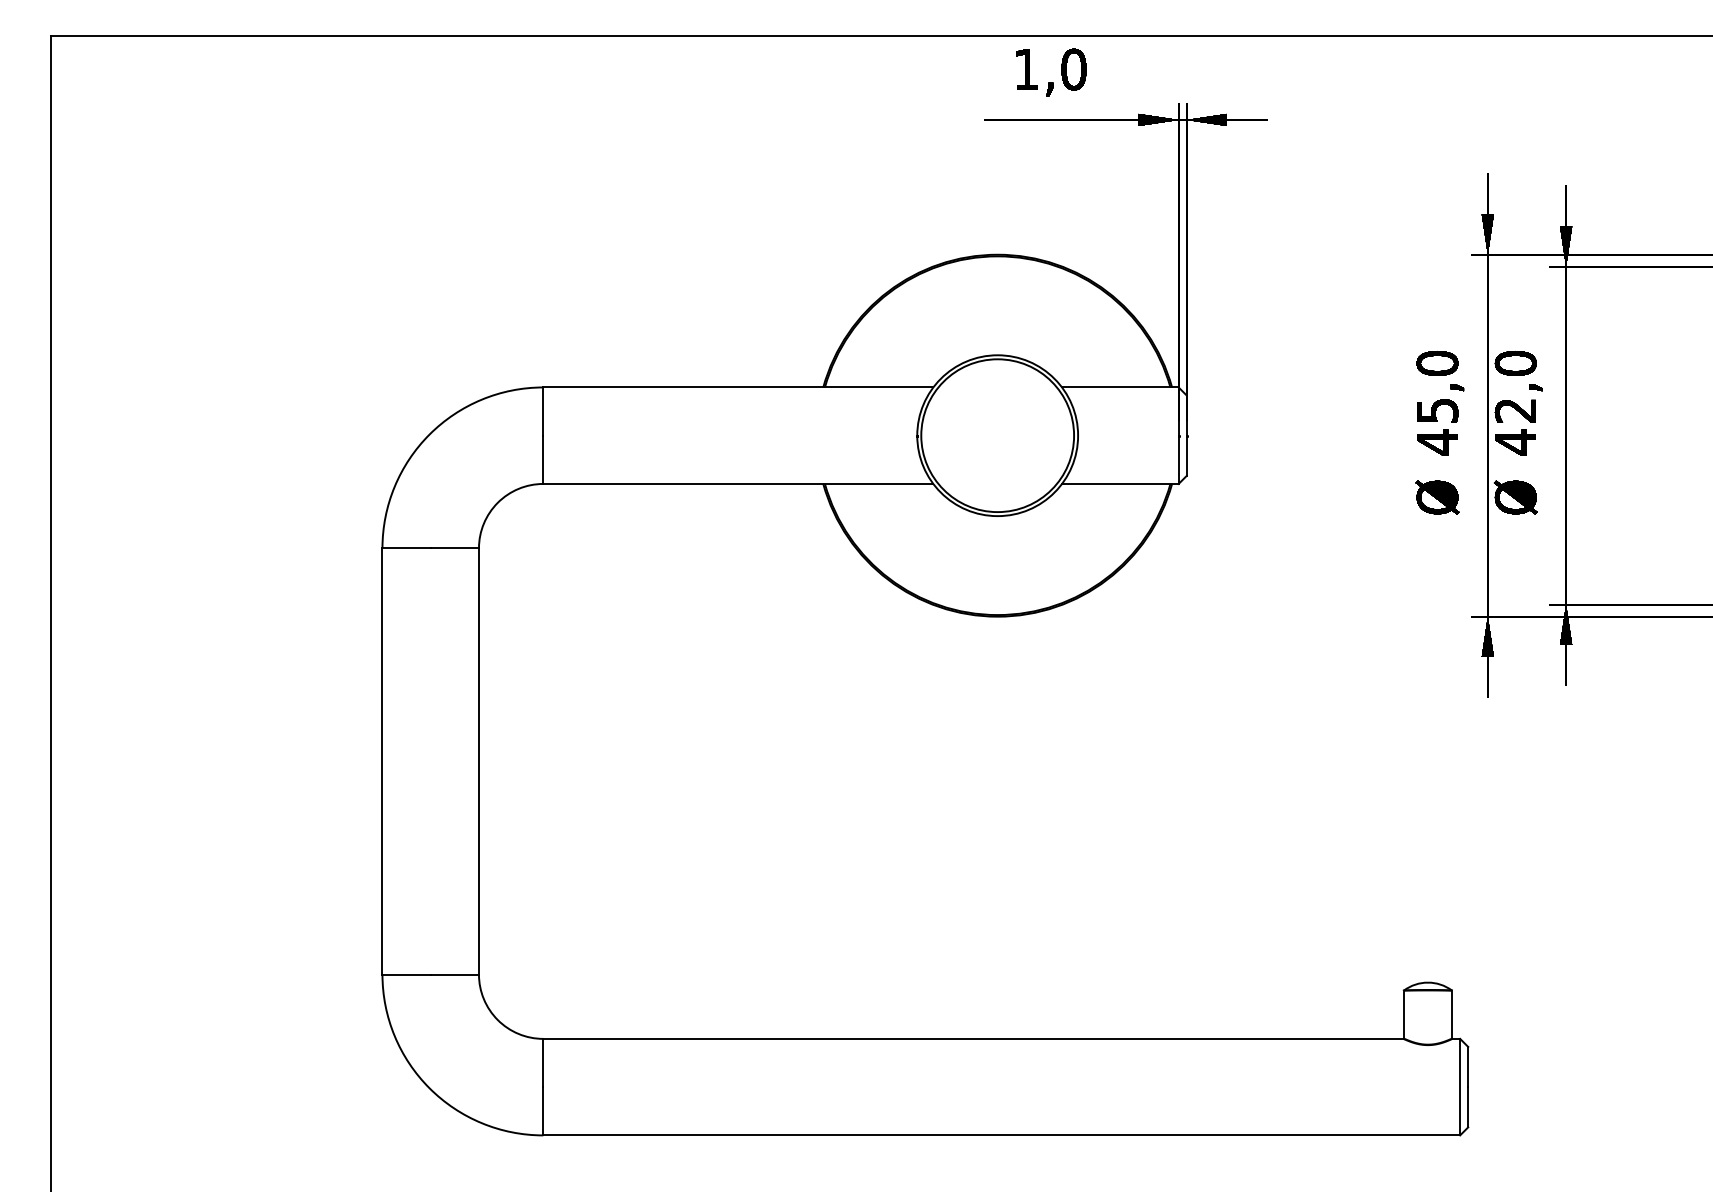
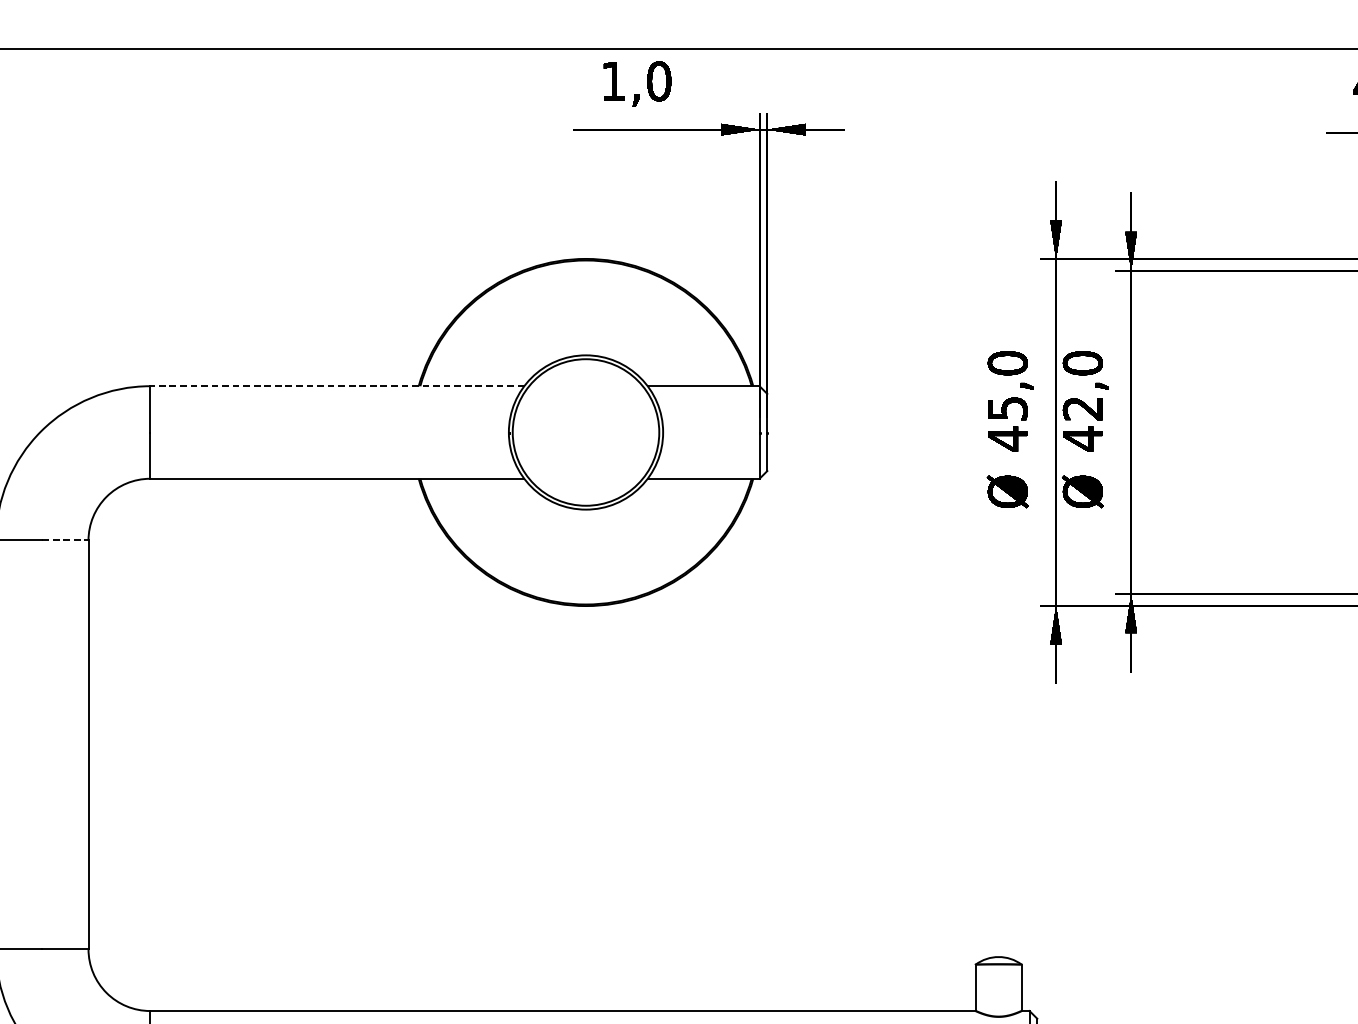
line: (737, 387) -> (336, 386), solid -> dashed
line: (455, 548) -> (66, 540), solid -> dashed

